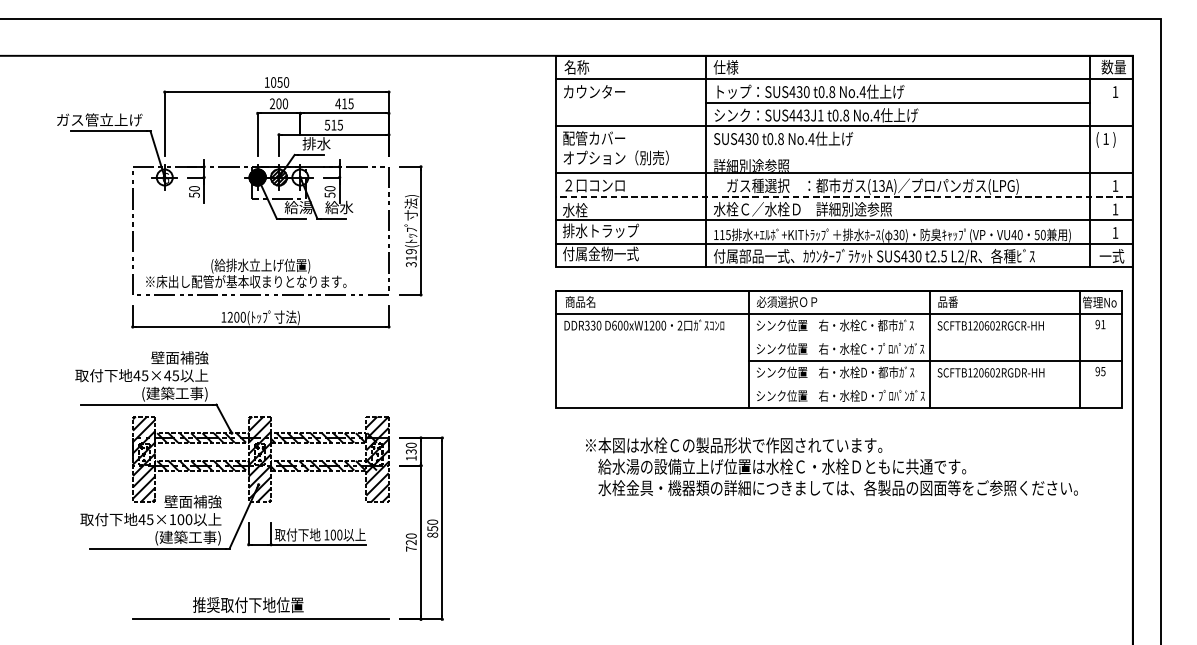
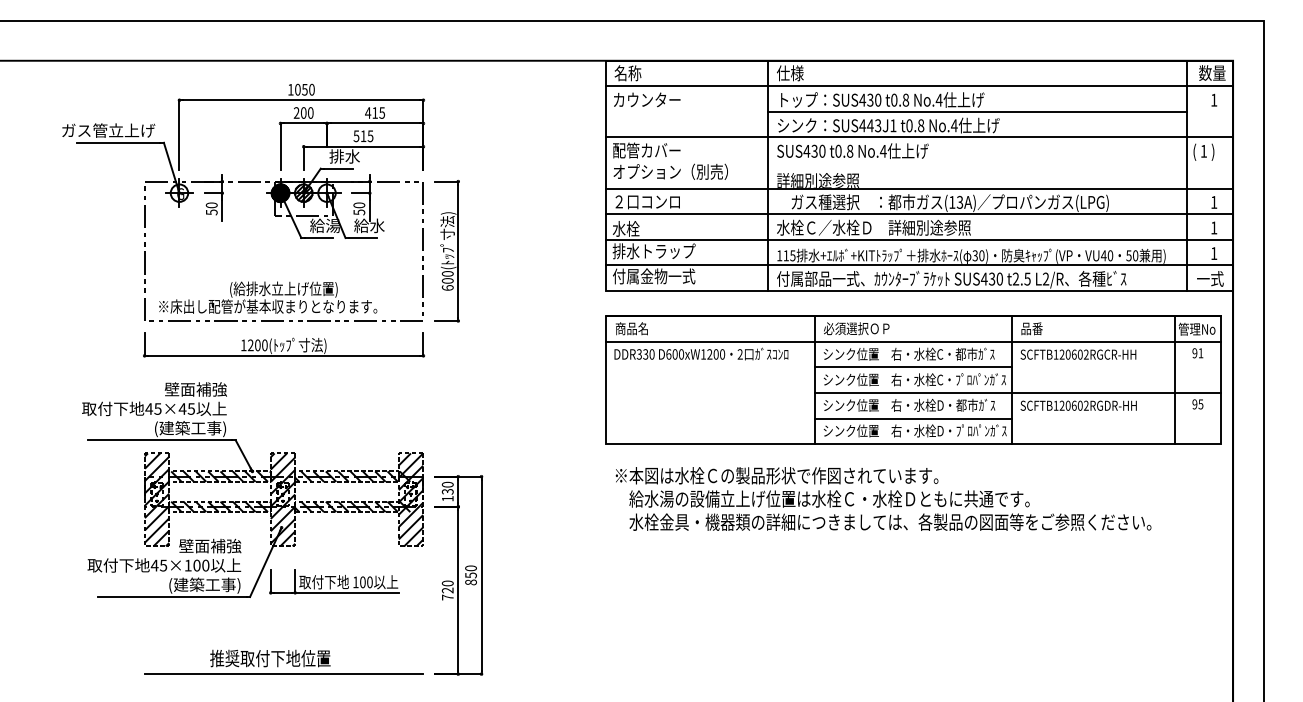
line: (844, 197) -> (919, 214), dashed -> solid
text: (411, 257) -> (447, 280), 319( -> 600(
line: (839, 337) -> (913, 367), added
line: (839, 384) -> (913, 418), added
text: (831, 466) -> (883, 498), moved

